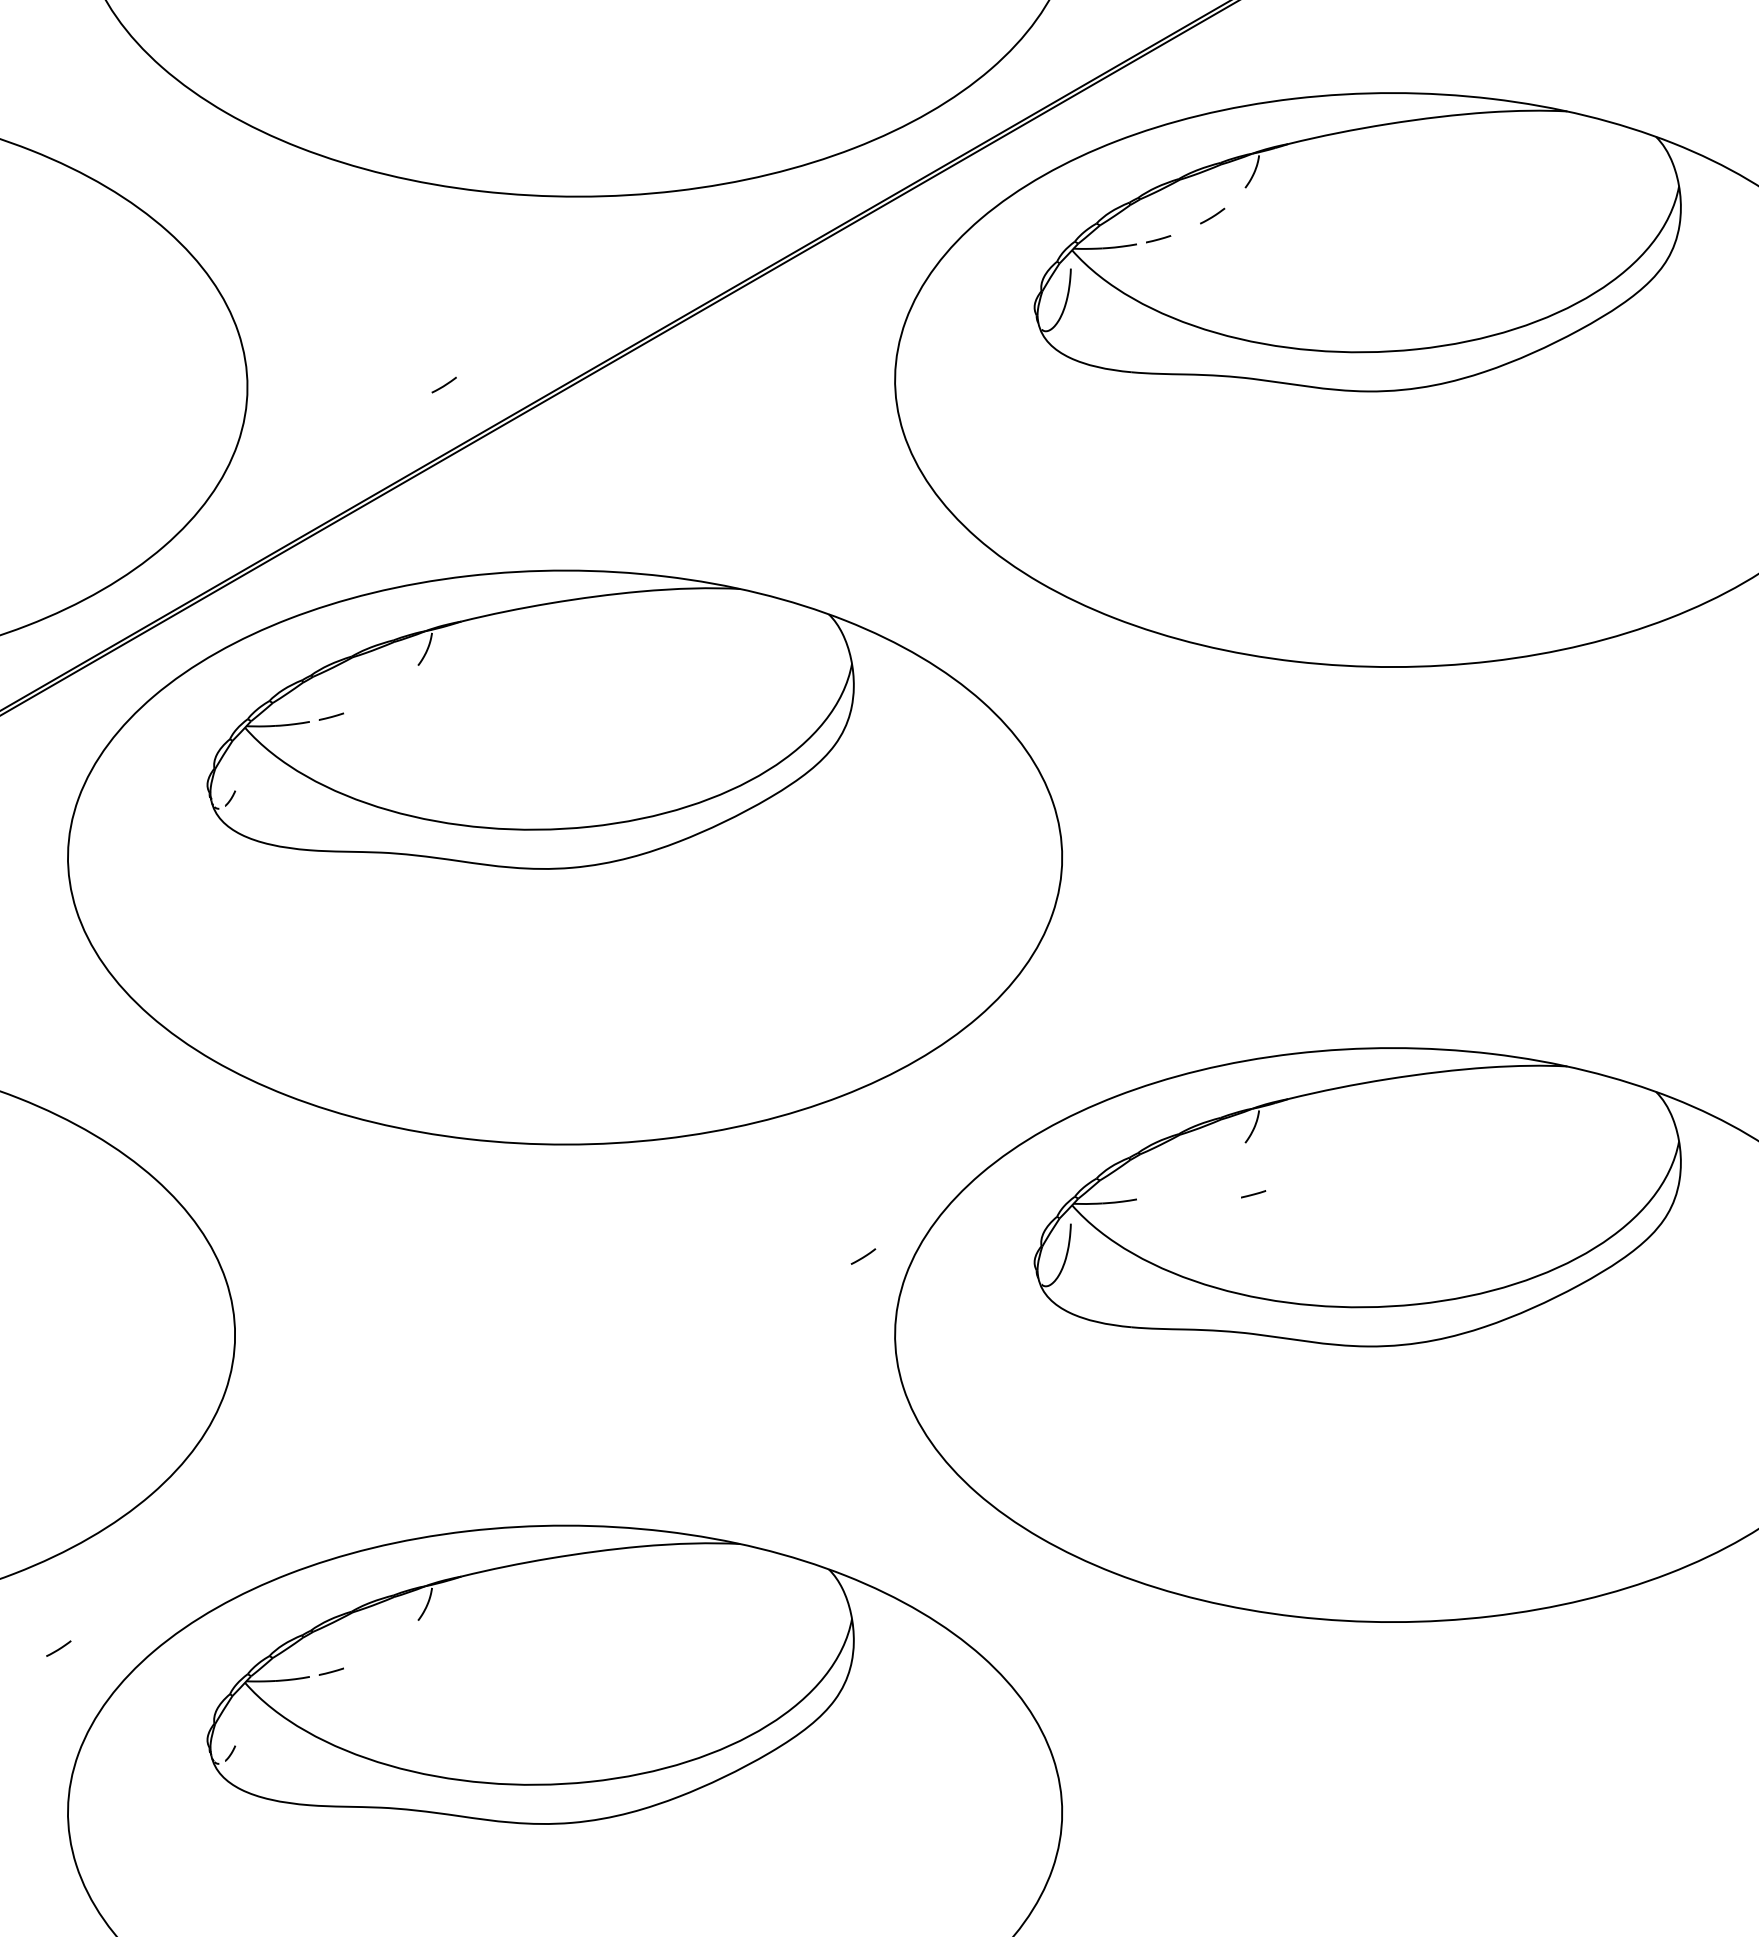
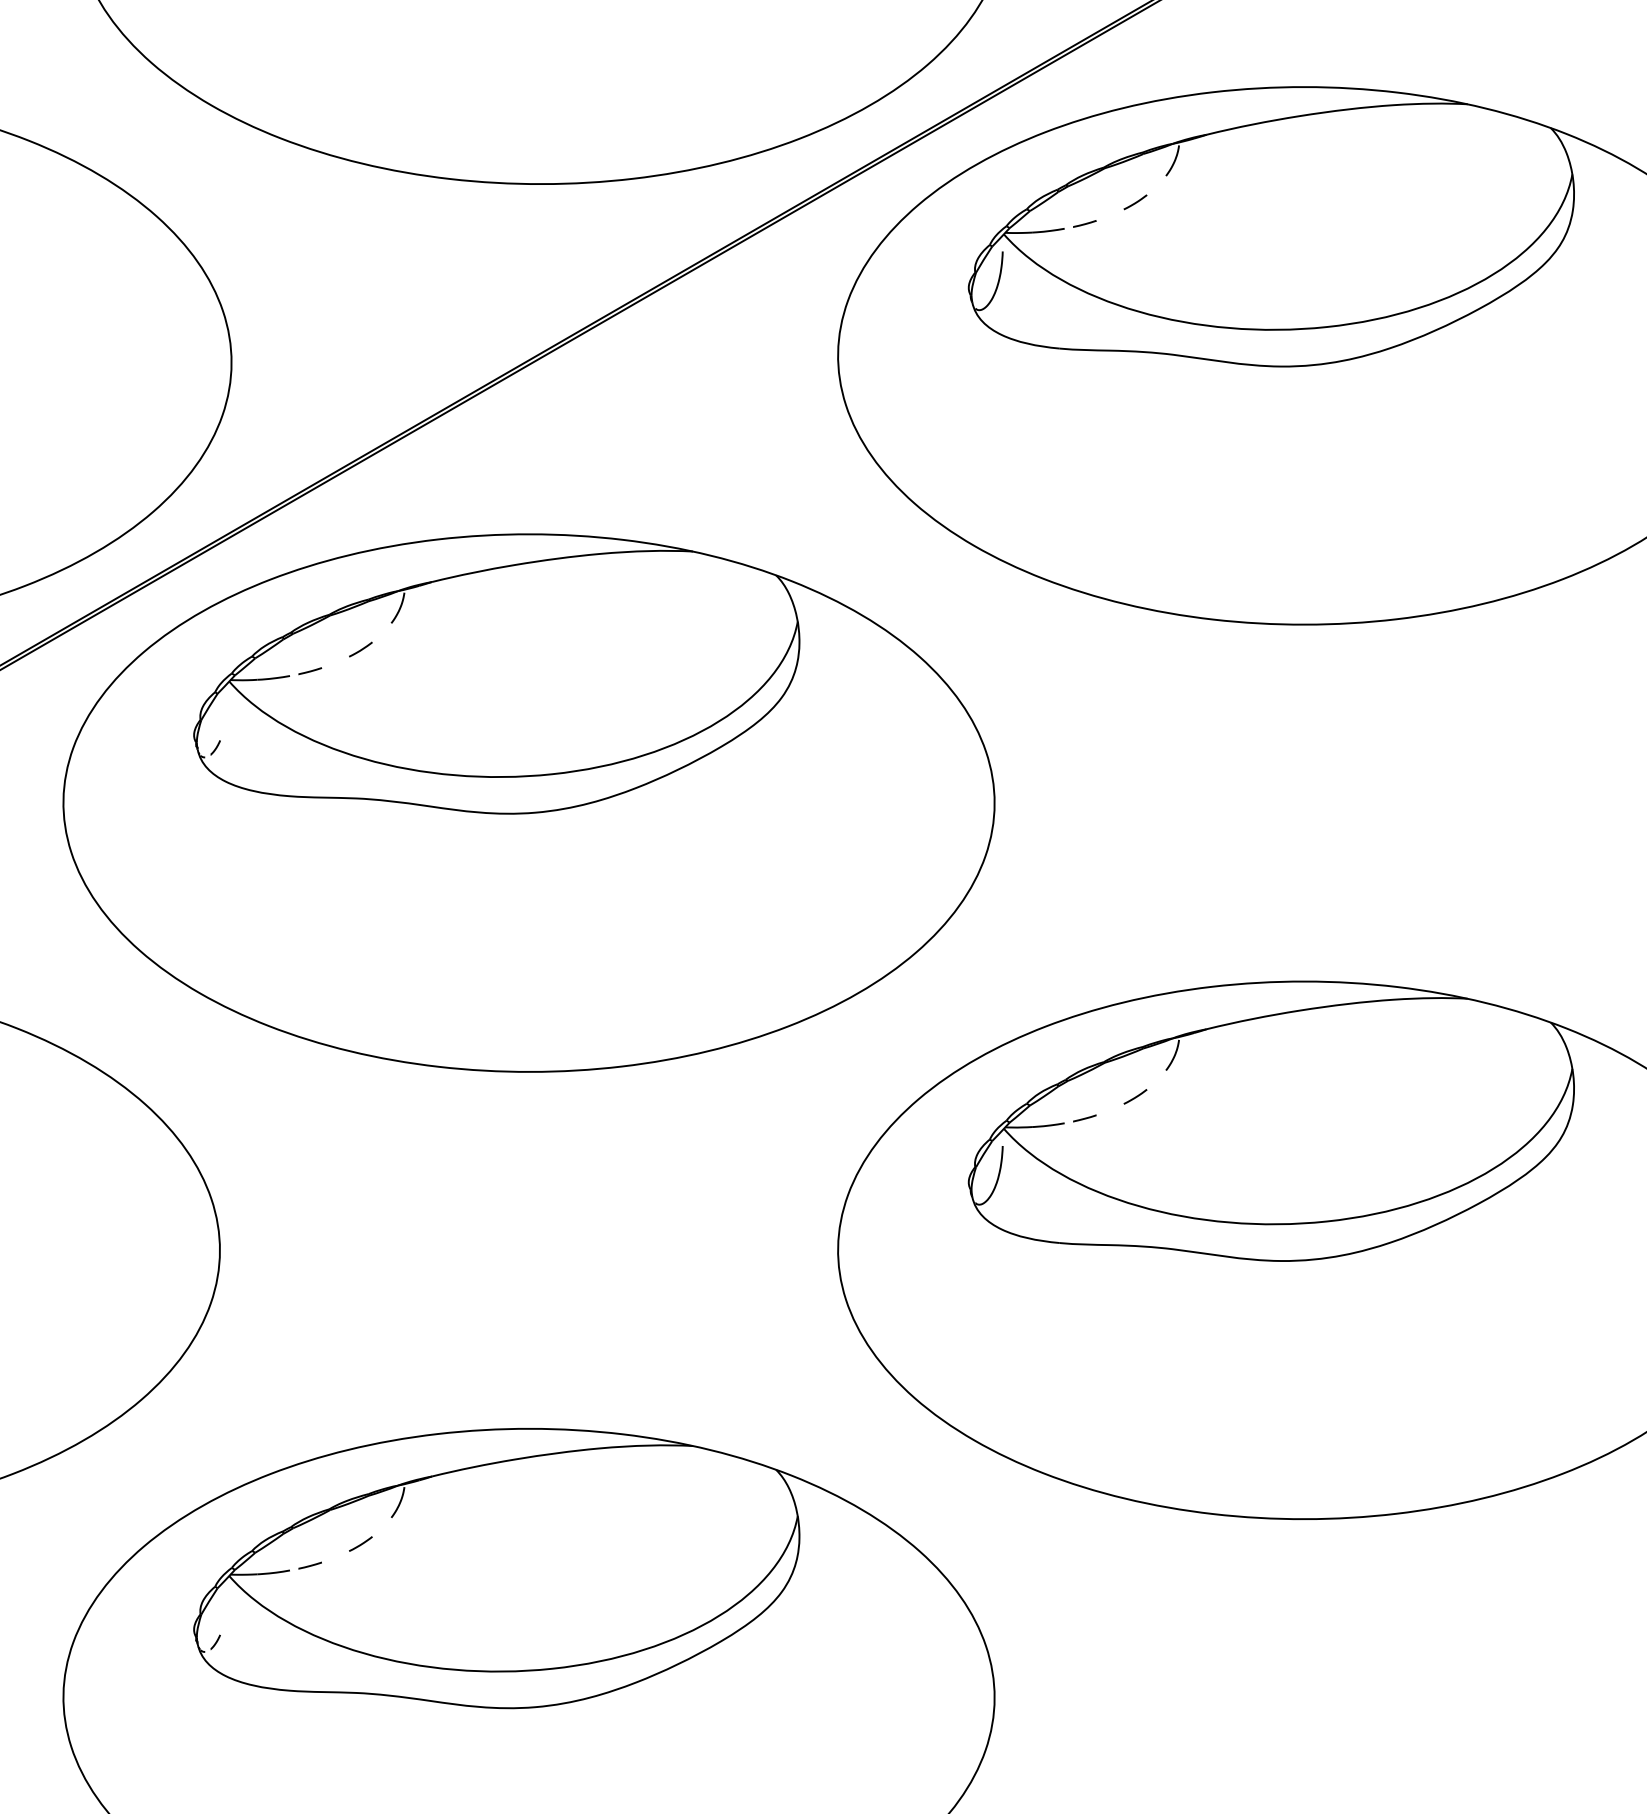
line: (443, 385) -> (360, 649), moved
line: (1253, 1194) -> (1084, 1118), moved
line: (863, 1256) -> (1135, 1096), moved
line: (59, 1648) -> (361, 1543), moved

